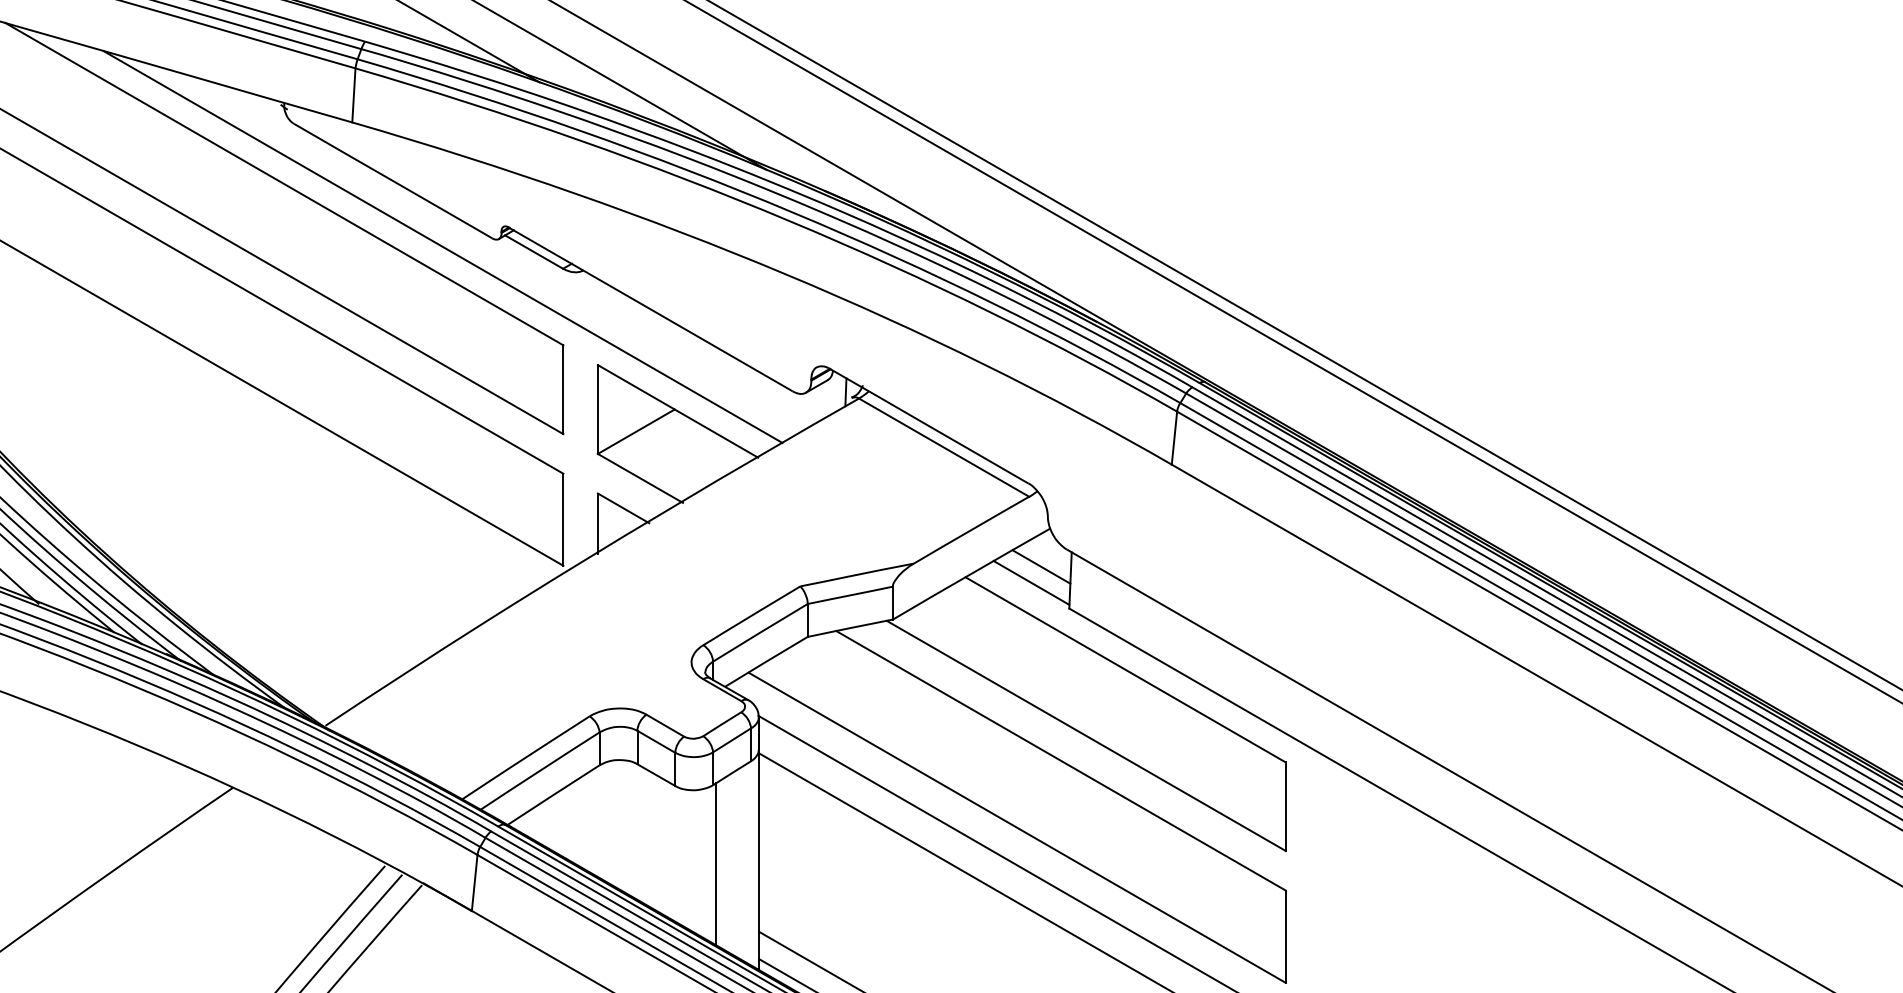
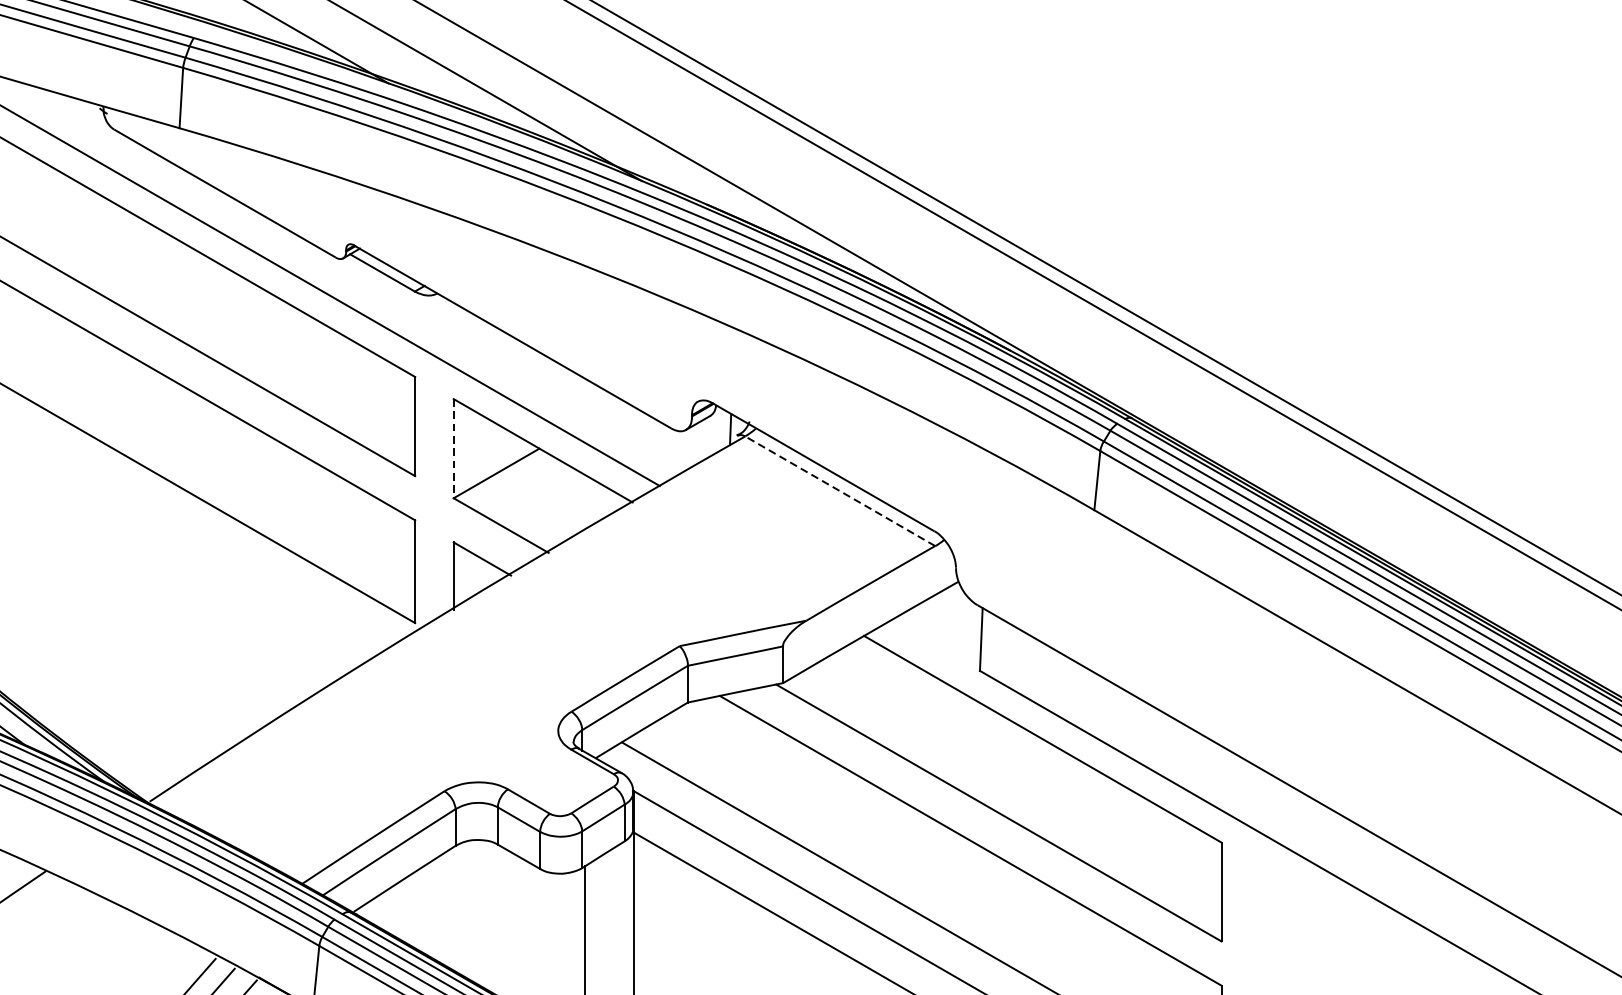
line: (597, 410) -> (453, 449), solid -> dashed
line: (943, 447) -> (839, 491), solid -> dashed
line: (1041, 566) -> (948, 623), removed
line: (1031, 582) -> (937, 641), removed

